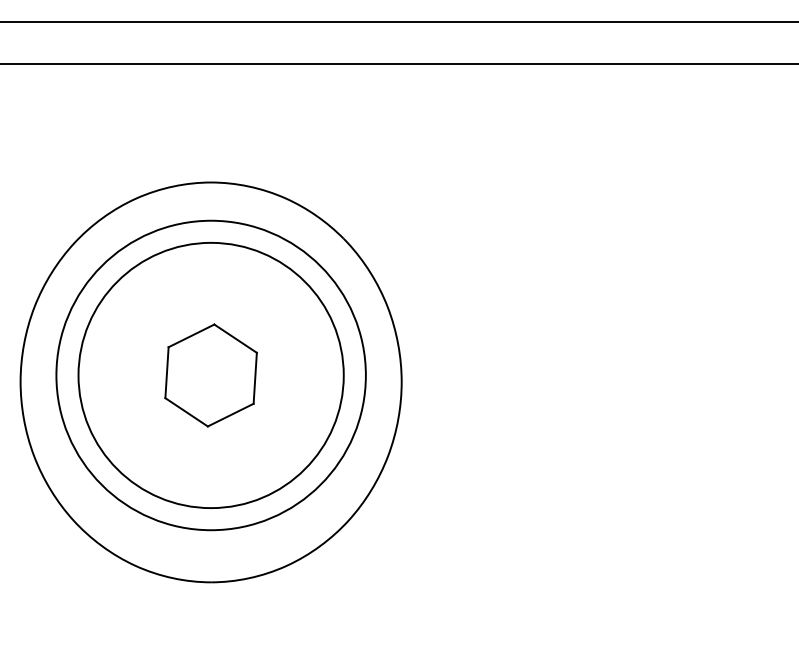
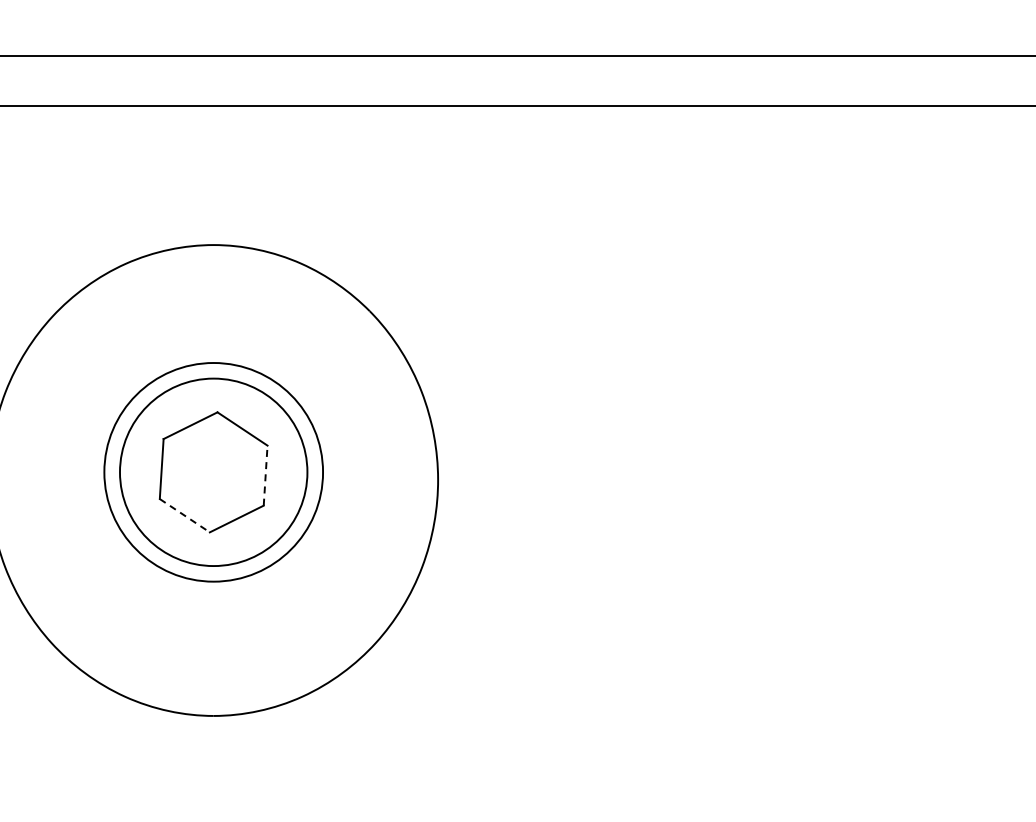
circle: (210, 375) -> (213, 472), size x0.6
circle: (210, 375) -> (213, 472), size x0.6
line: (255, 378) -> (265, 475), solid -> dashed
line: (187, 412) -> (185, 515), solid -> dashed

